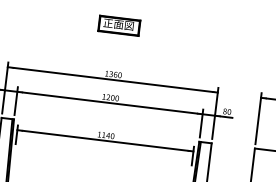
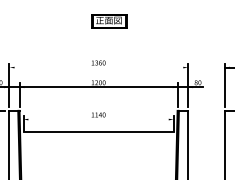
part: (119, 25) -> (109, 21), moved
line: (112, 79) -> (98, 67), removed
line: (105, 140) -> (98, 131), moved

